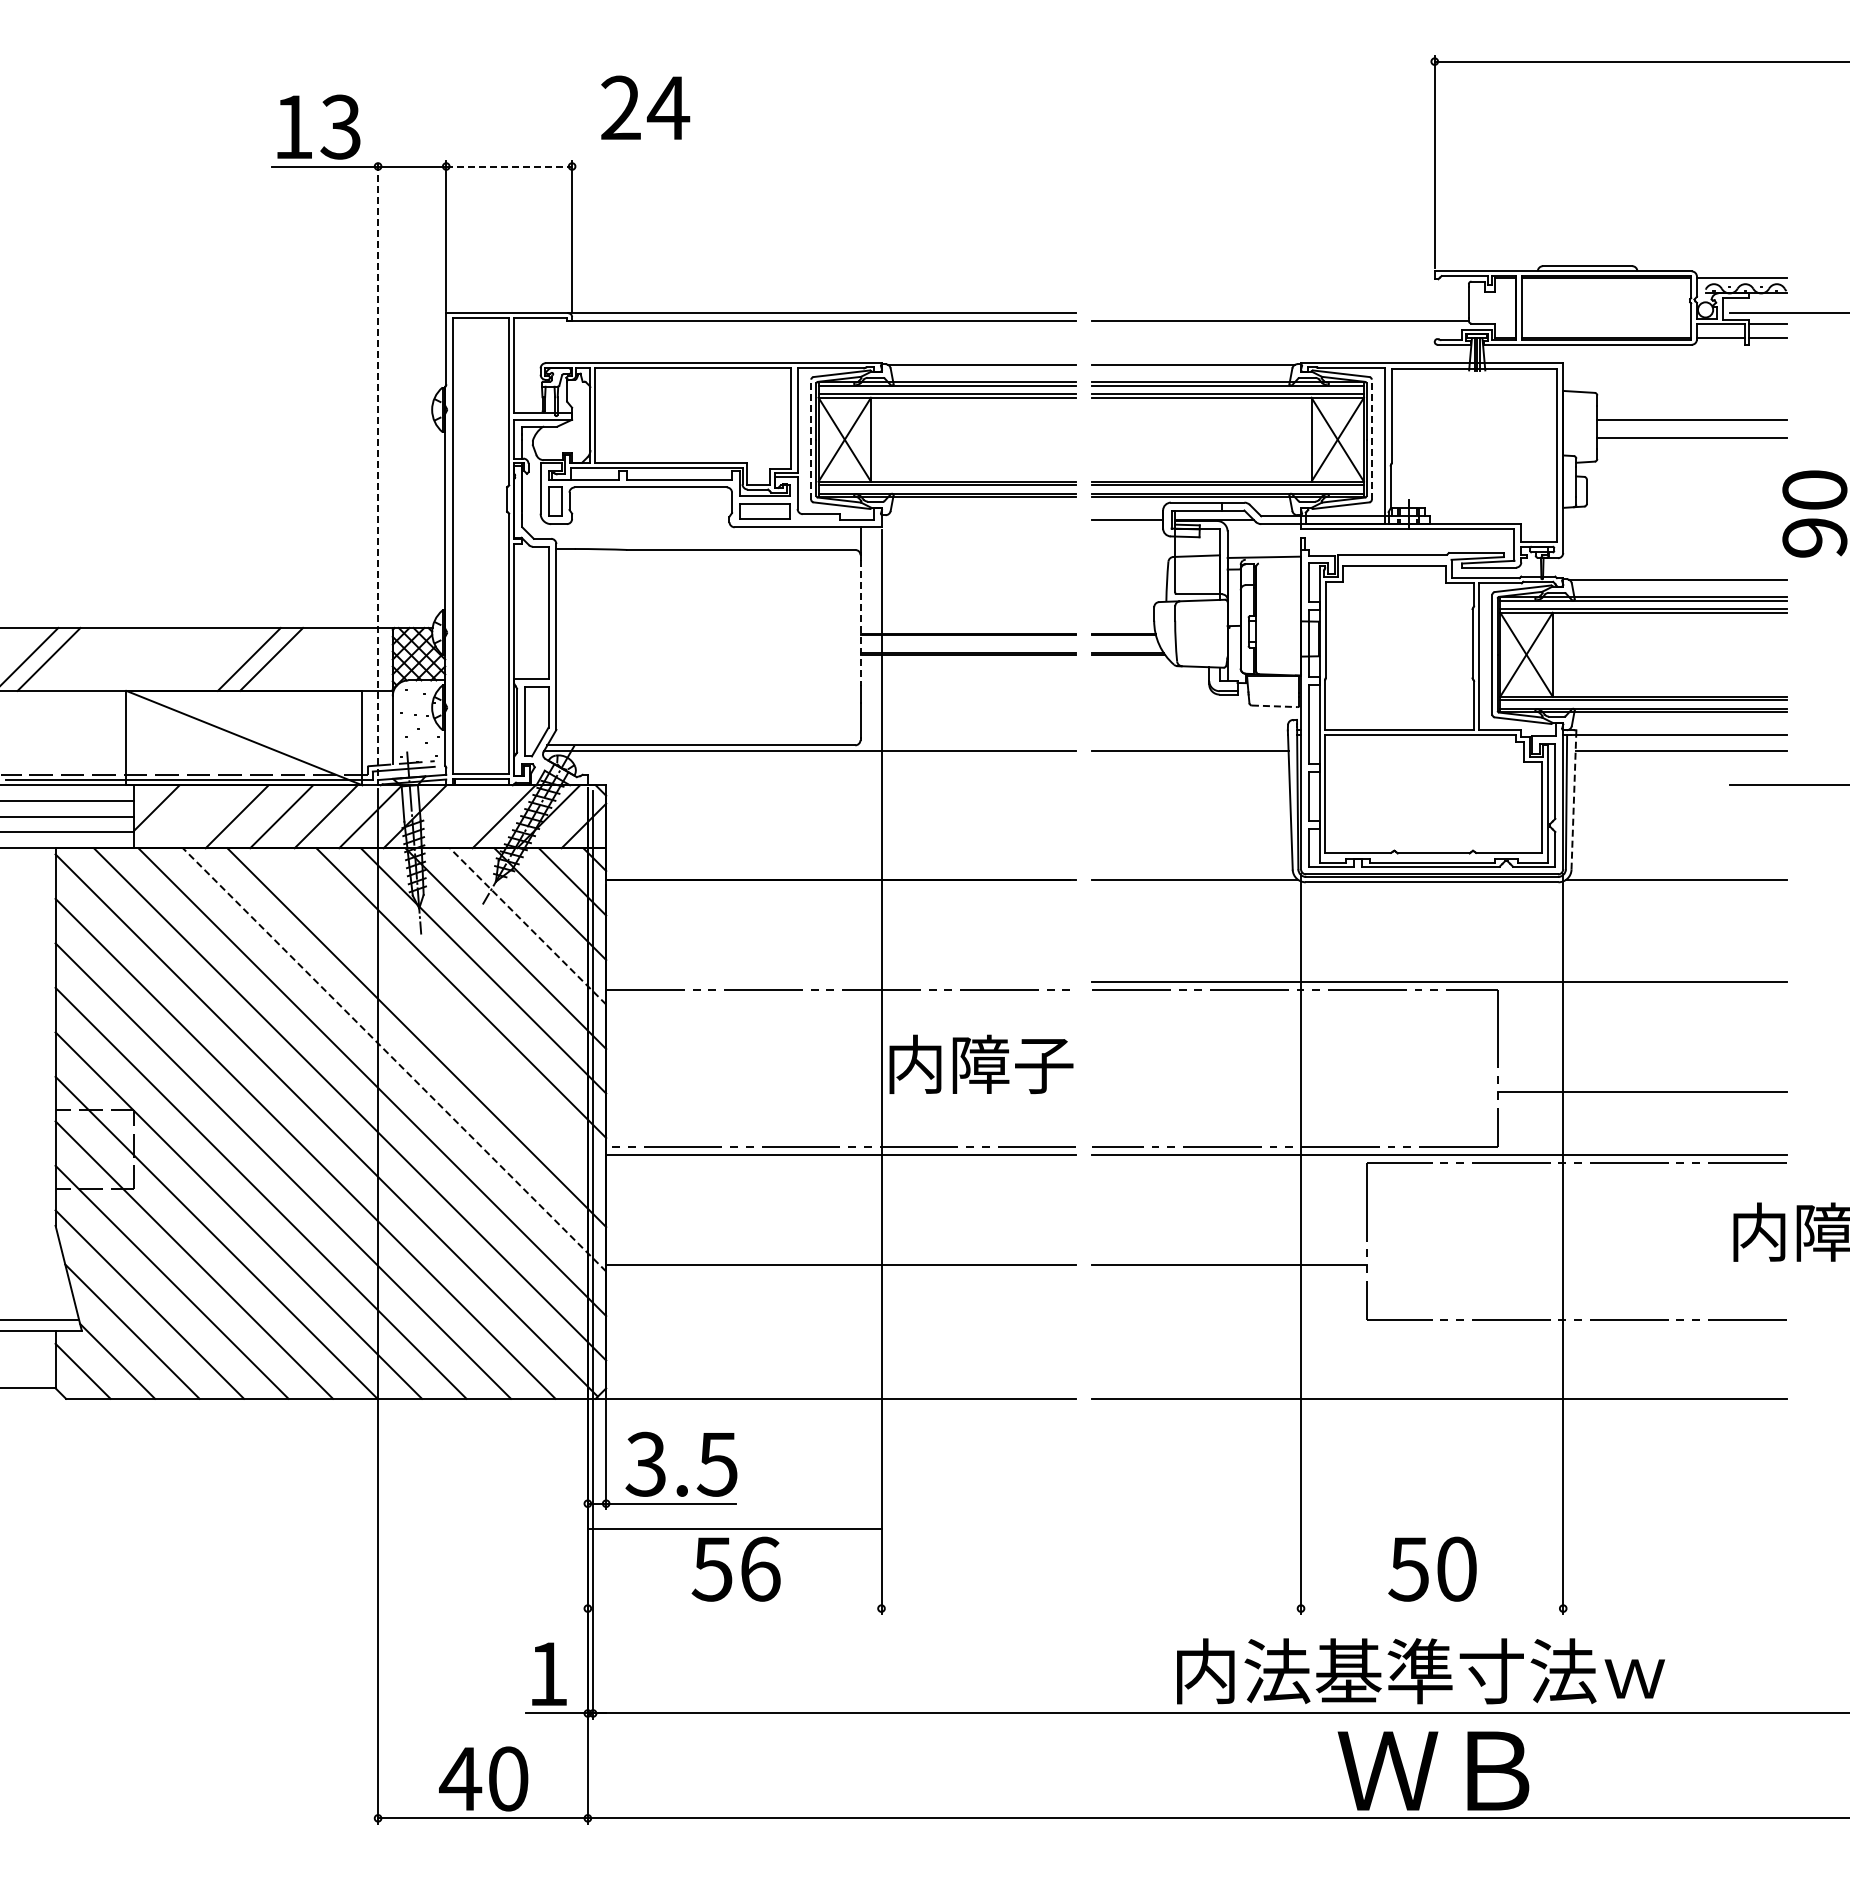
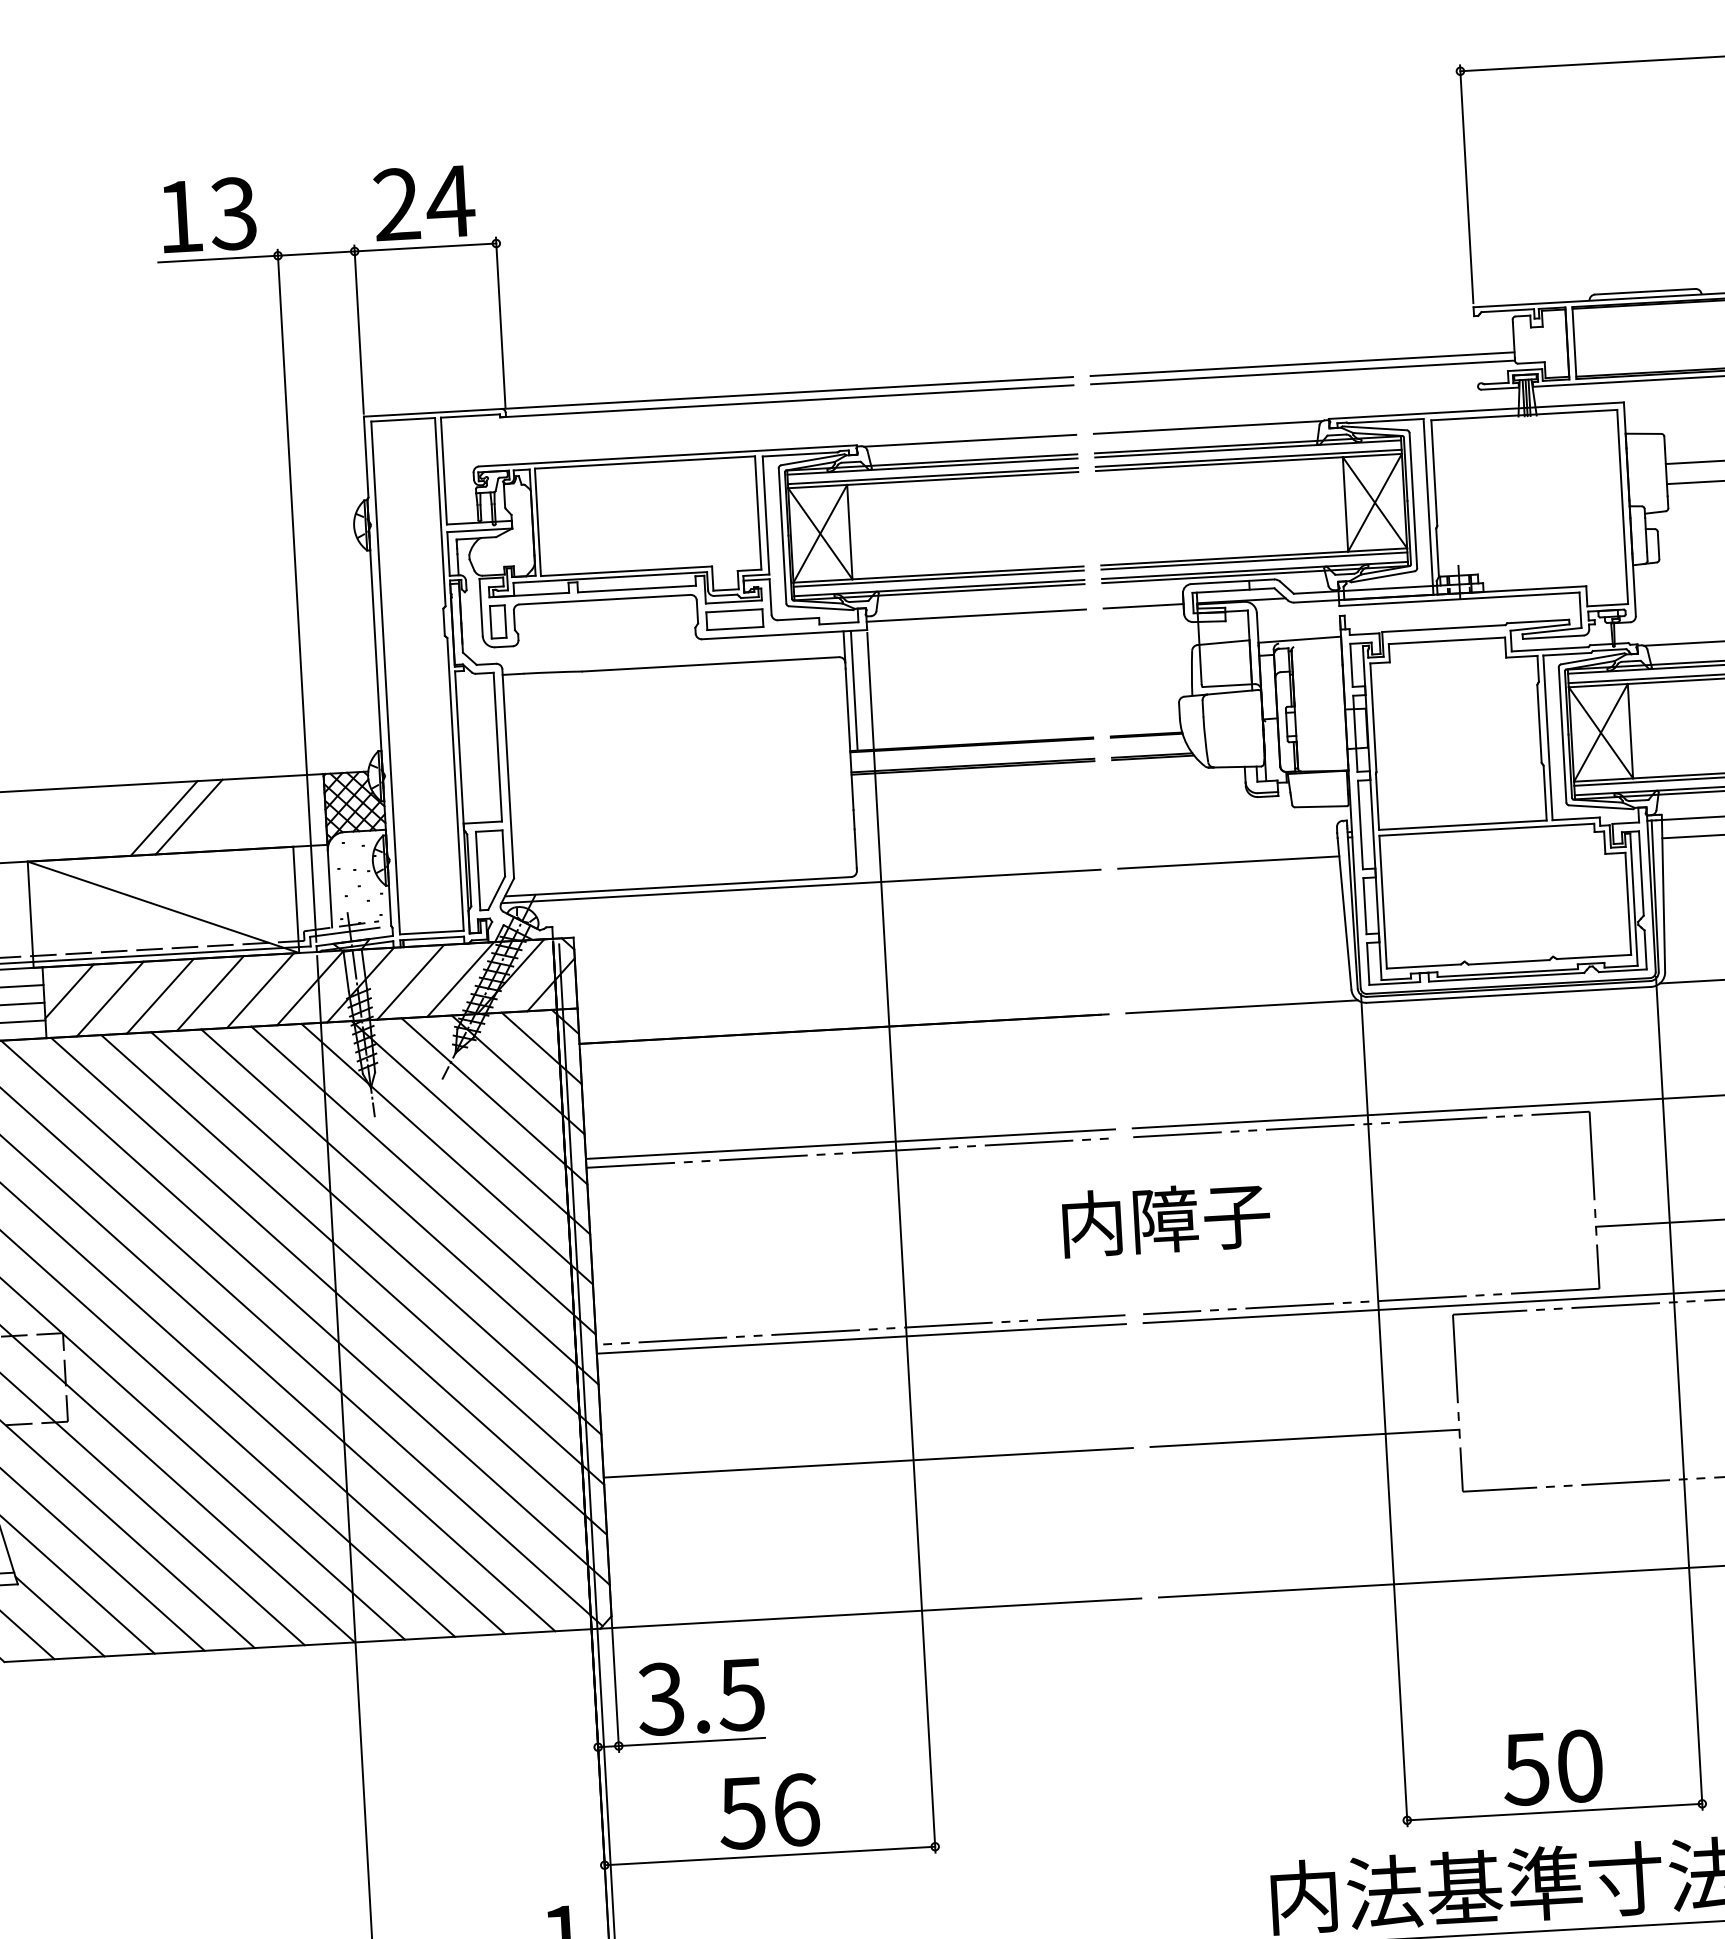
text: (645, 107) -> (424, 202), moved
line: (509, 166) -> (425, 247), dashed -> solid
line: (1280, 313) -> (1302, 364), added
line: (811, 439) -> (782, 535), dashed -> solid
line: (1371, 439) -> (1412, 500), dashed -> solid
line: (378, 468) -> (297, 595), dashed -> solid
line: (978, 519) -> (975, 615), added
line: (867, 580) -> (854, 690), added
line: (860, 623) -> (849, 739), dashed -> solid
line: (1274, 706) -> (1320, 806), dashed -> solid
line: (1573, 801) -> (1663, 895), dashed -> solid
line: (192, 816) -> (110, 998), added
line: (459, 816) -> (410, 982), added
line: (528, 926) -> (495, 1101), dashed -> solid
line: (841, 981) -> (850, 1143), added
line: (438, 1015) -> (399, 1207), added
line: (394, 1059) -> (352, 1259), dashed -> solid
text: (981, 1063) -> (1166, 1218), moved
line: (734, 1528) -> (769, 1855), moved
line: (1432, 1608) -> (1555, 1811), added

